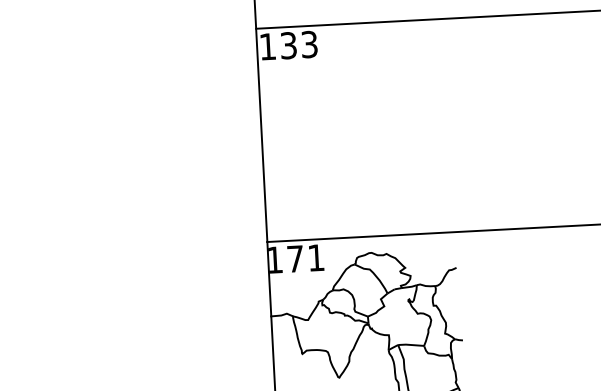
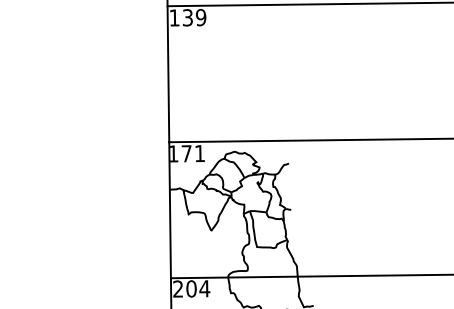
text: (308, 44) -> (200, 17), 133 -> 139

